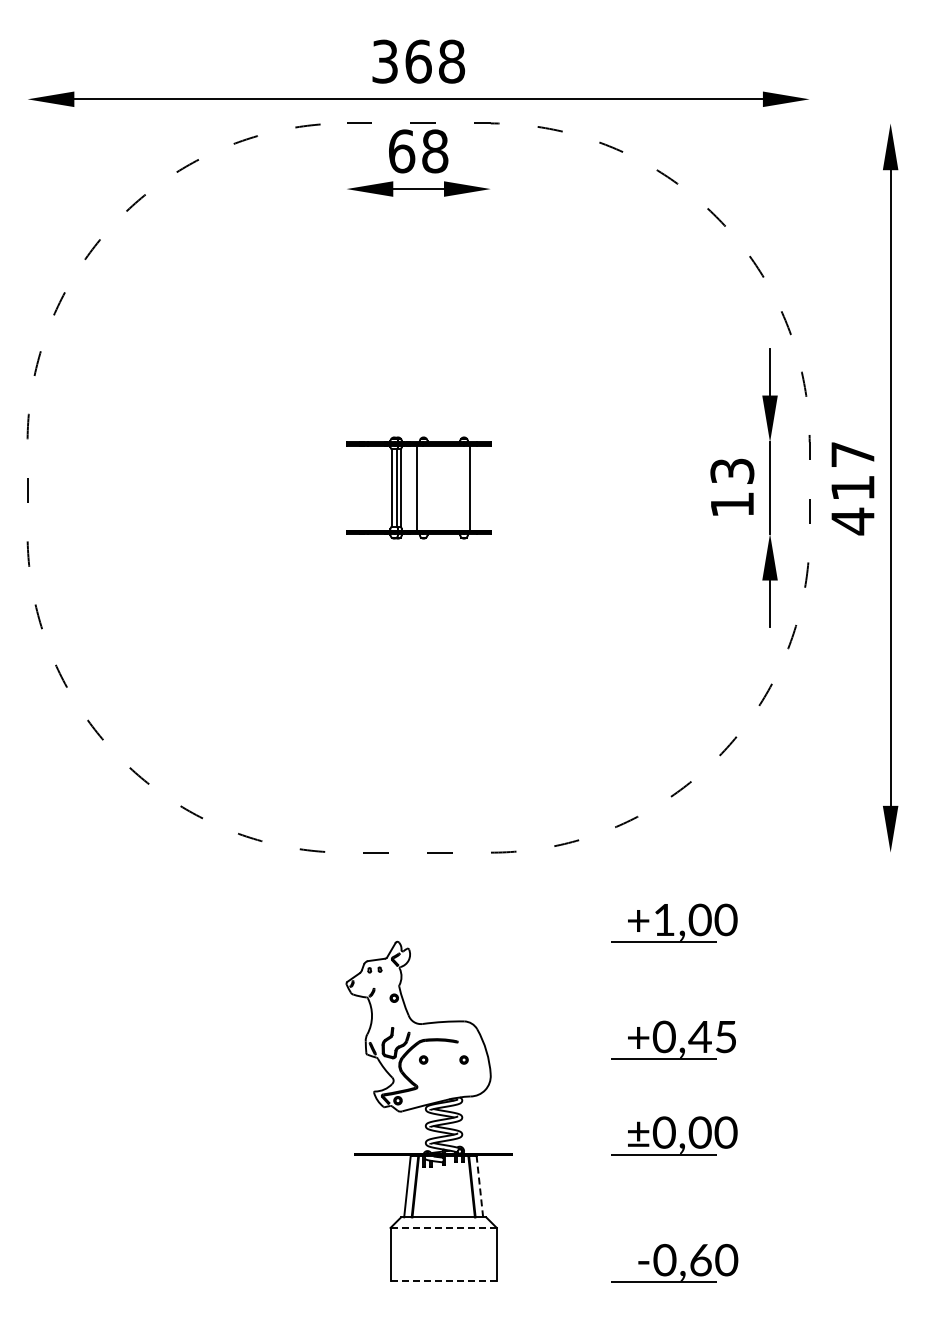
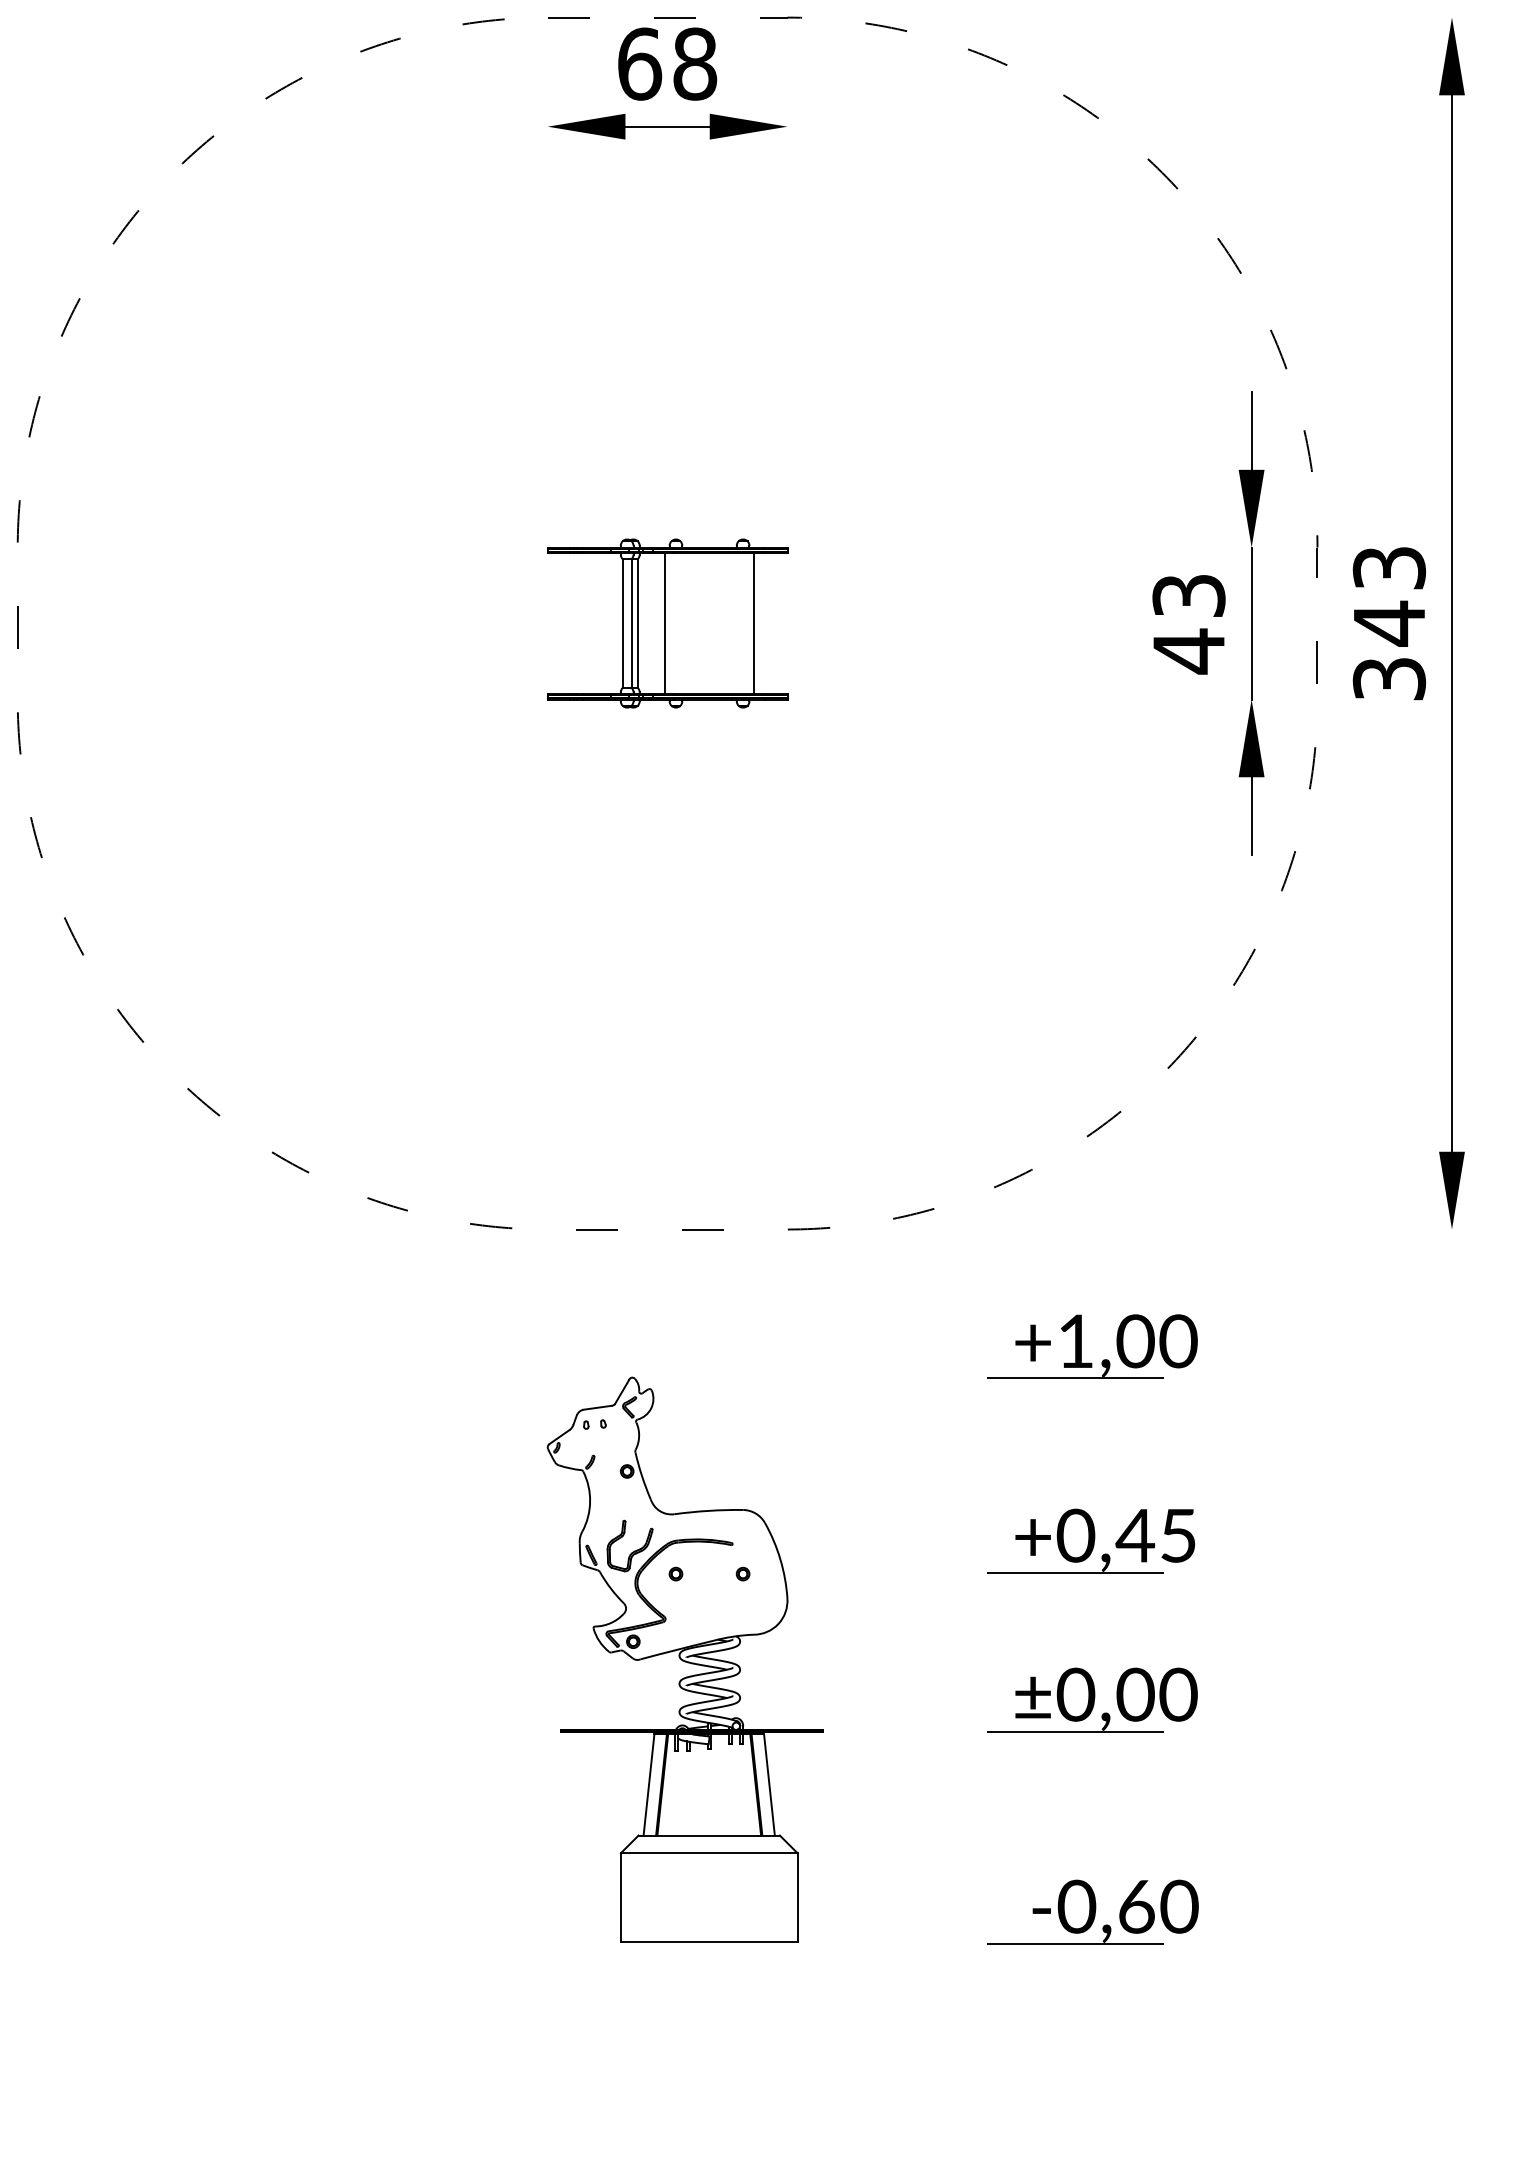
text: (852, 488) -> (1388, 624), 417 -> 343
text: (732, 504) -> (1189, 650), 13 -> 43
line: (479, 1186) -> (768, 1784), dashed -> solid
line: (444, 1227) -> (710, 1852), dashed -> solid
line: (443, 1281) -> (708, 1942), dashed -> solid

